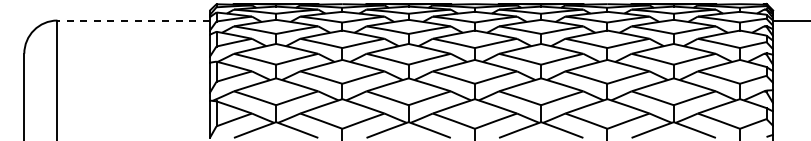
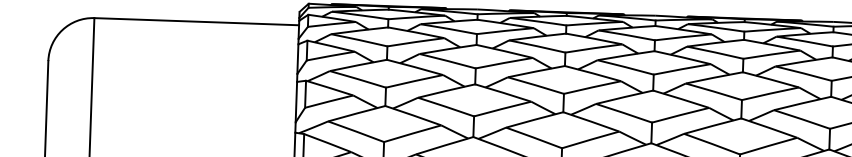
line: (133, 20) -> (196, 21), dashed -> solid

